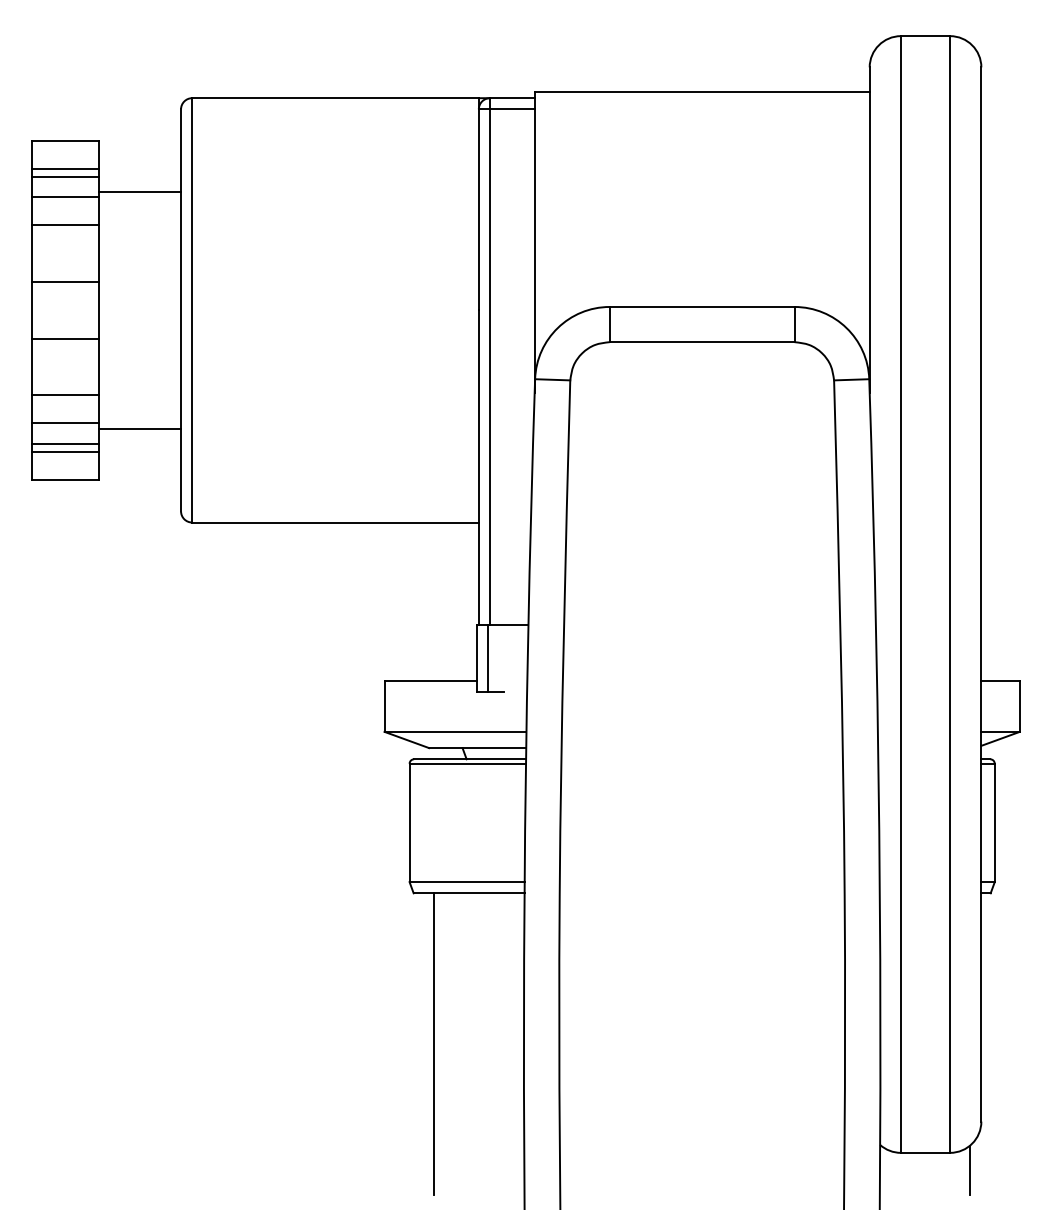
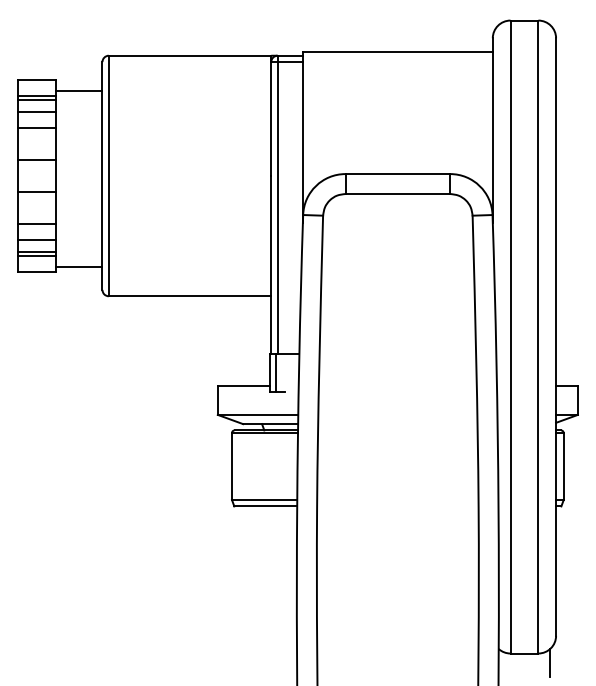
line: (140, 191) -> (79, 90), moved
line: (140, 429) -> (79, 267), moved
line: (433, 1043) -> (245, 591), removed

